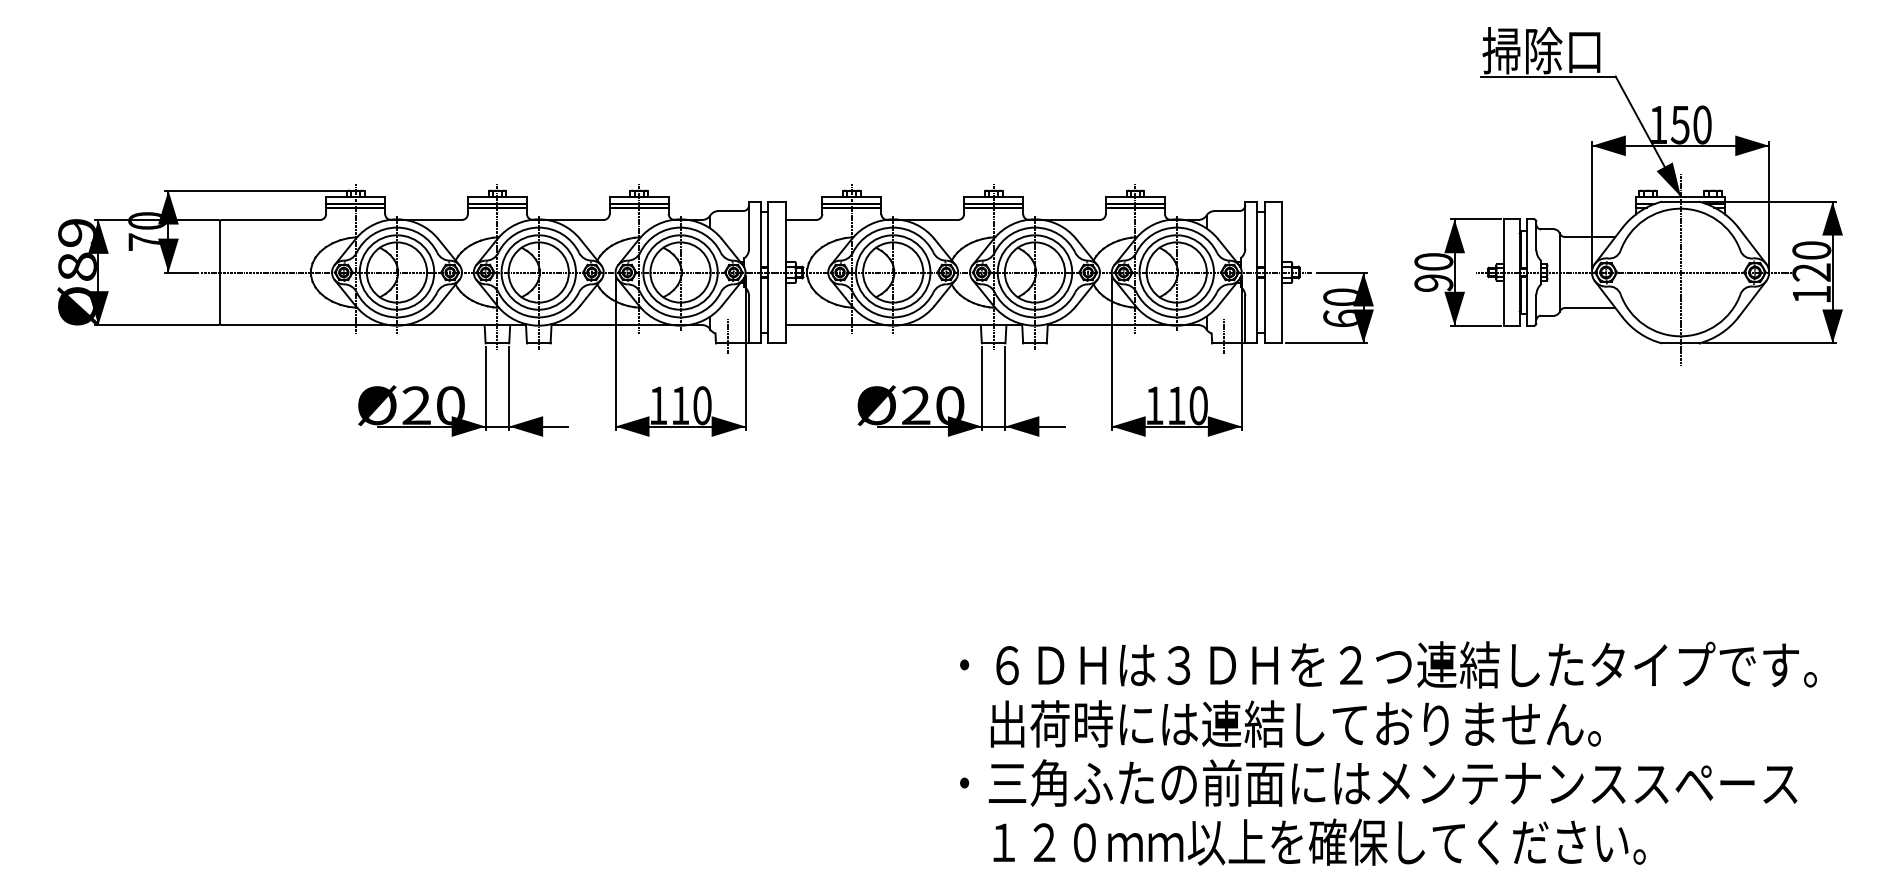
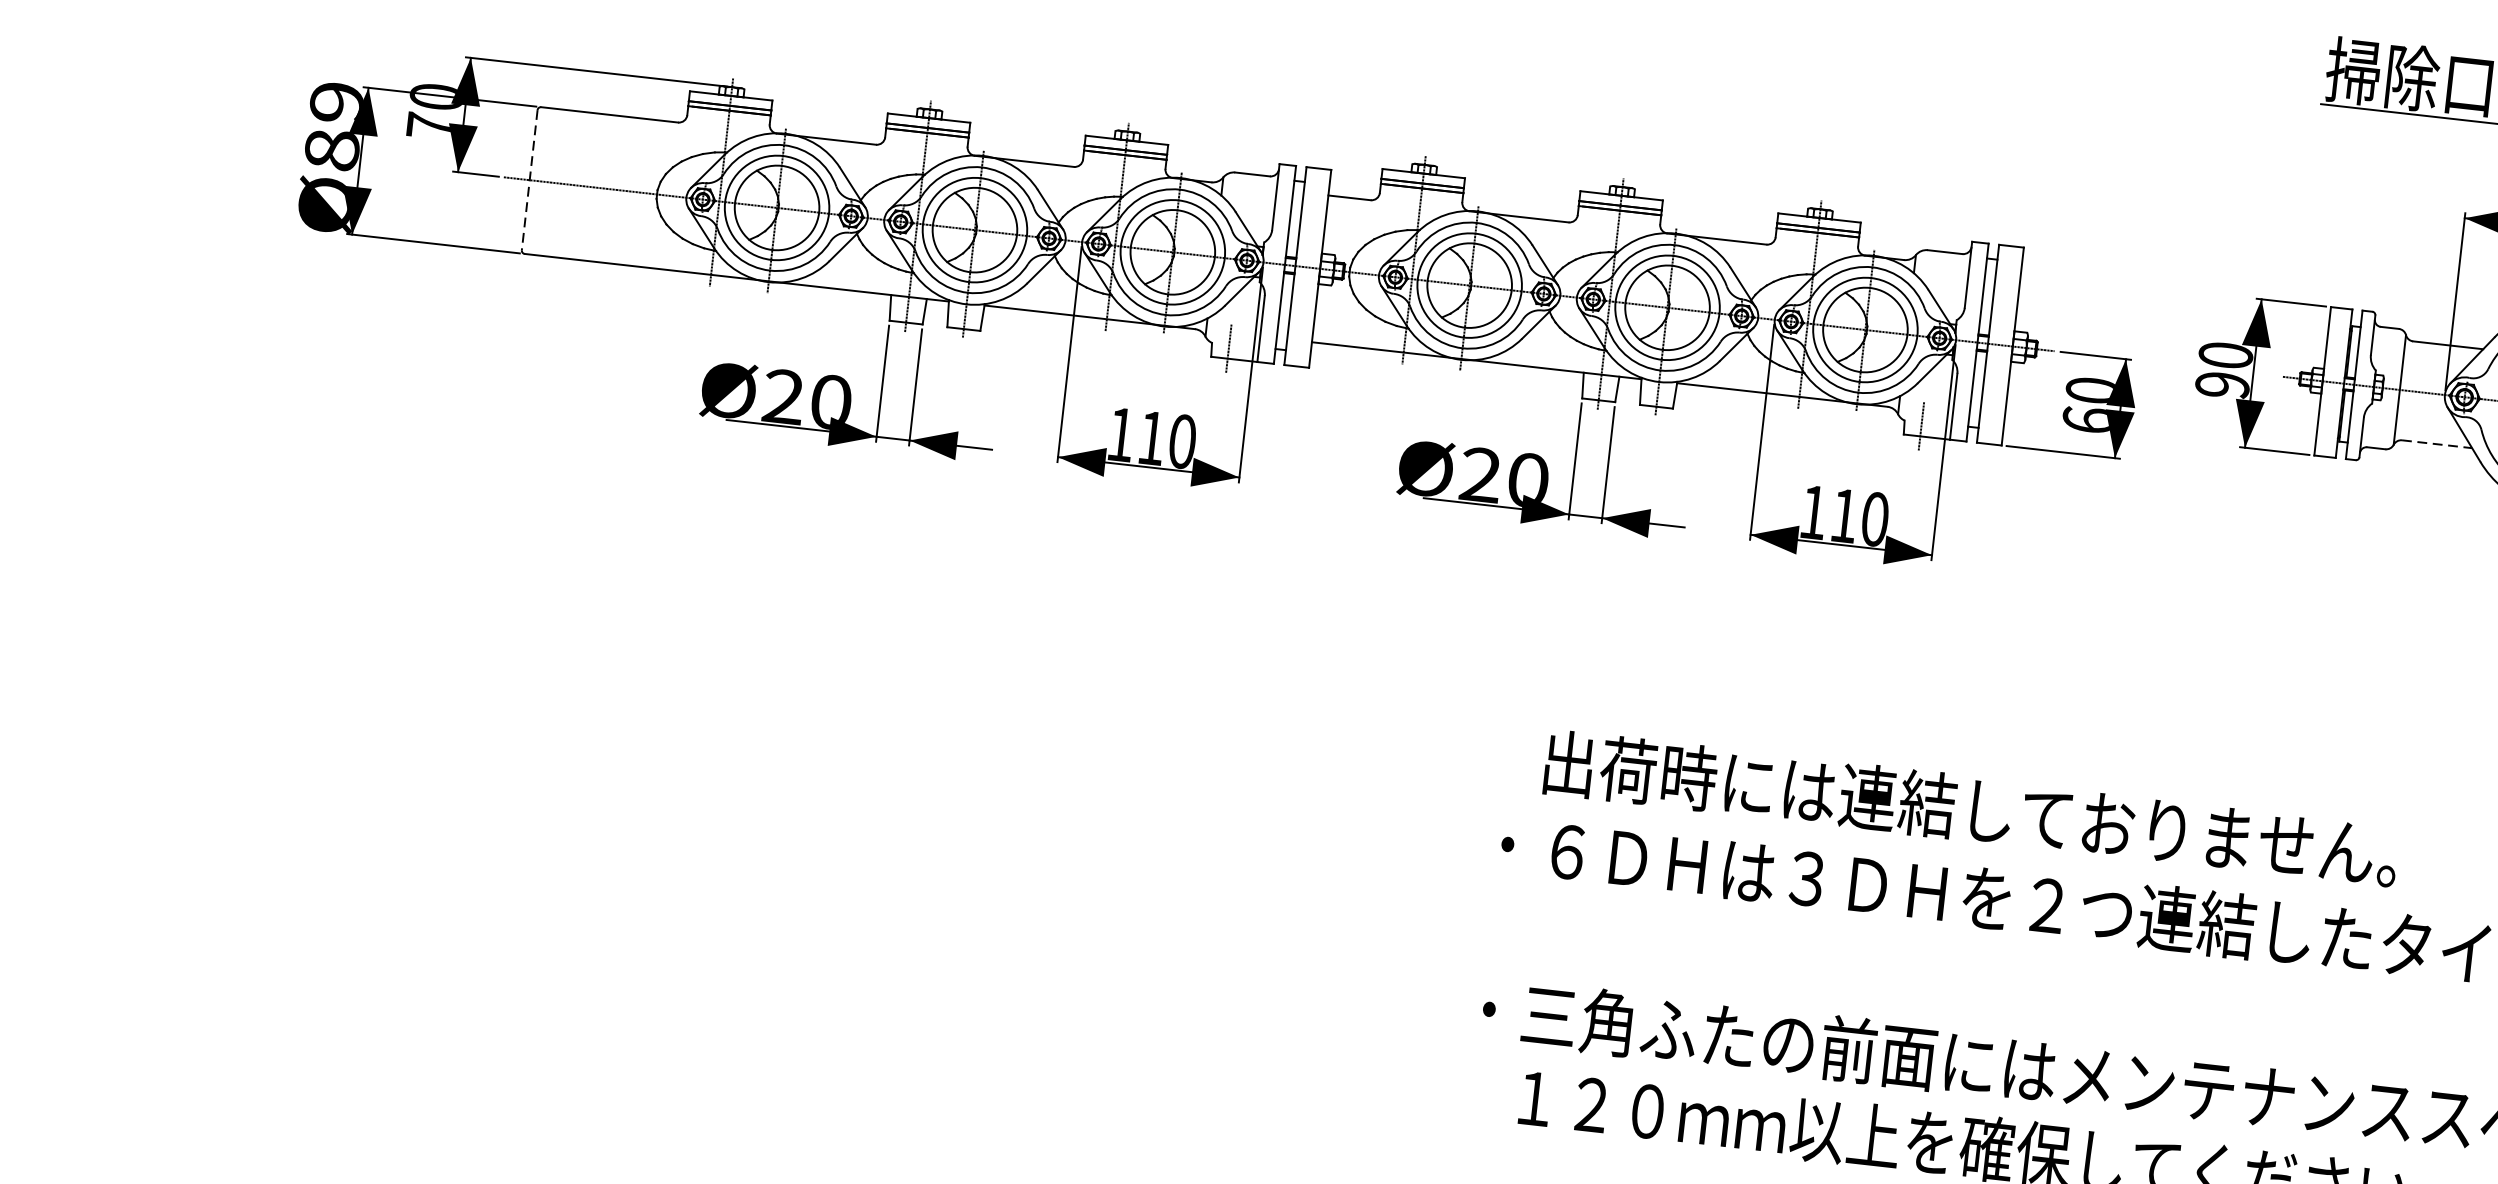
line: (219, 273) -> (529, 181), solid -> dashed
line: (1590, 307) -> (2437, 443), solid -> dashed
text: (1295, 723) -> (1971, 808), moved

